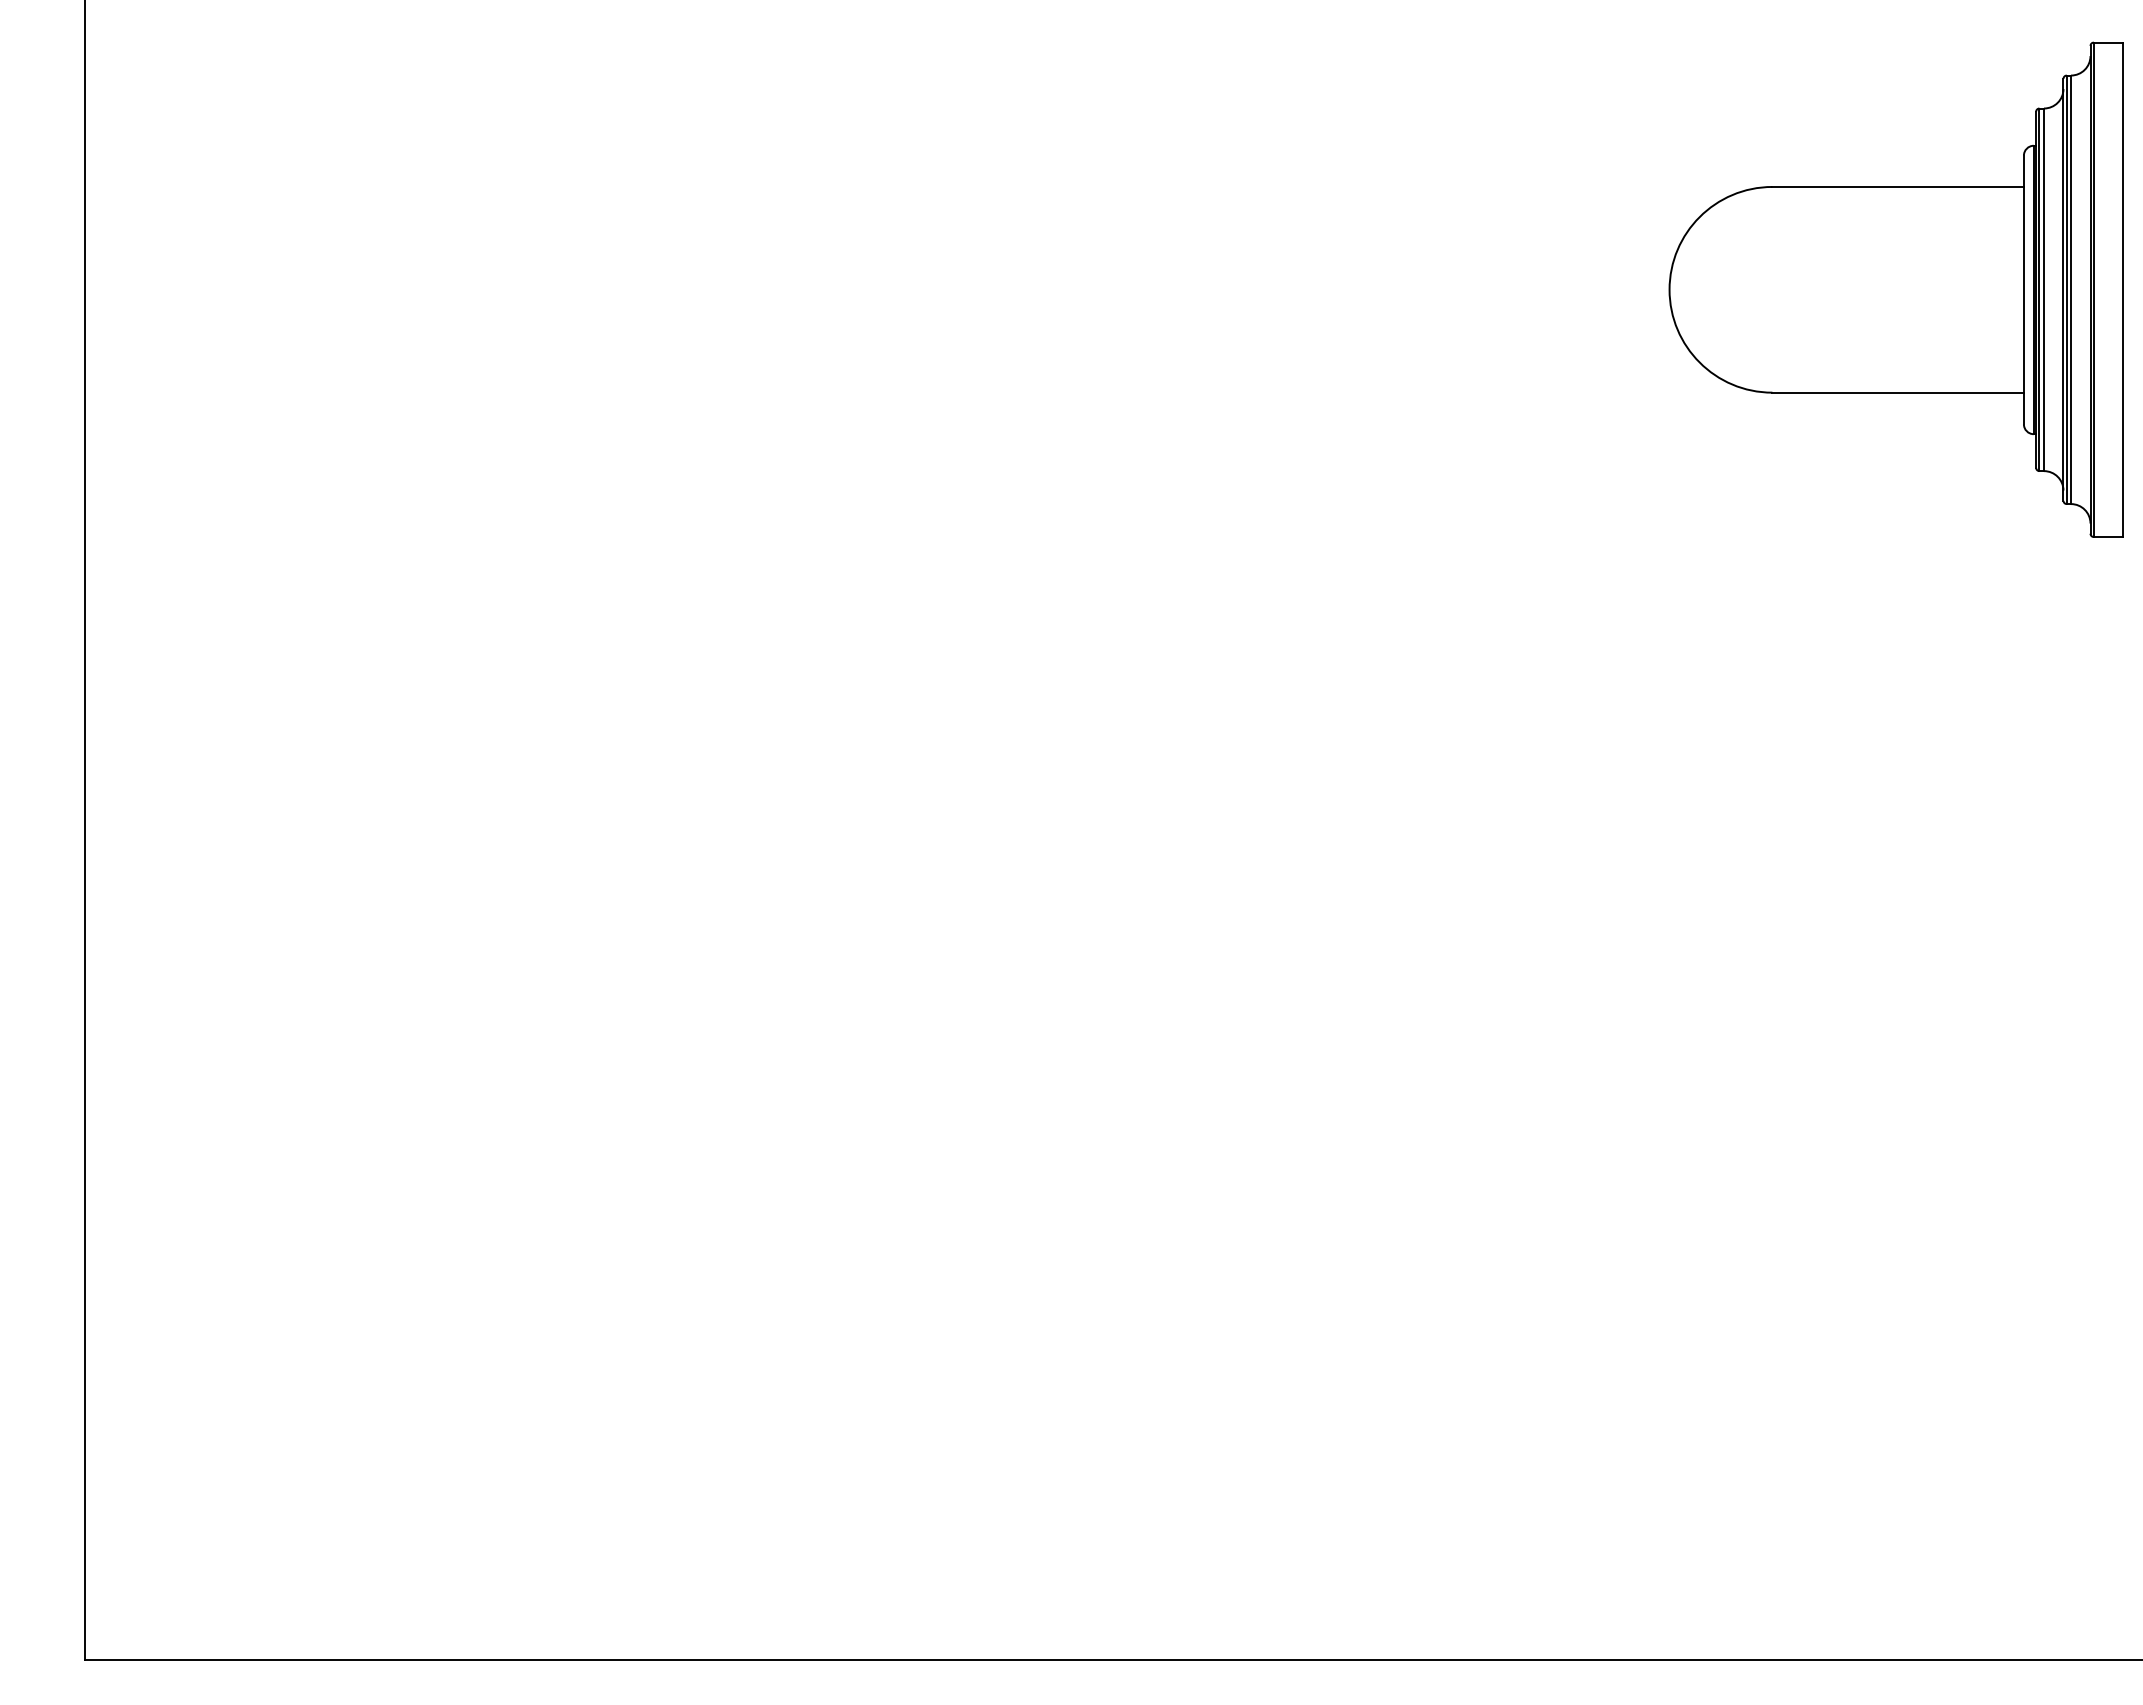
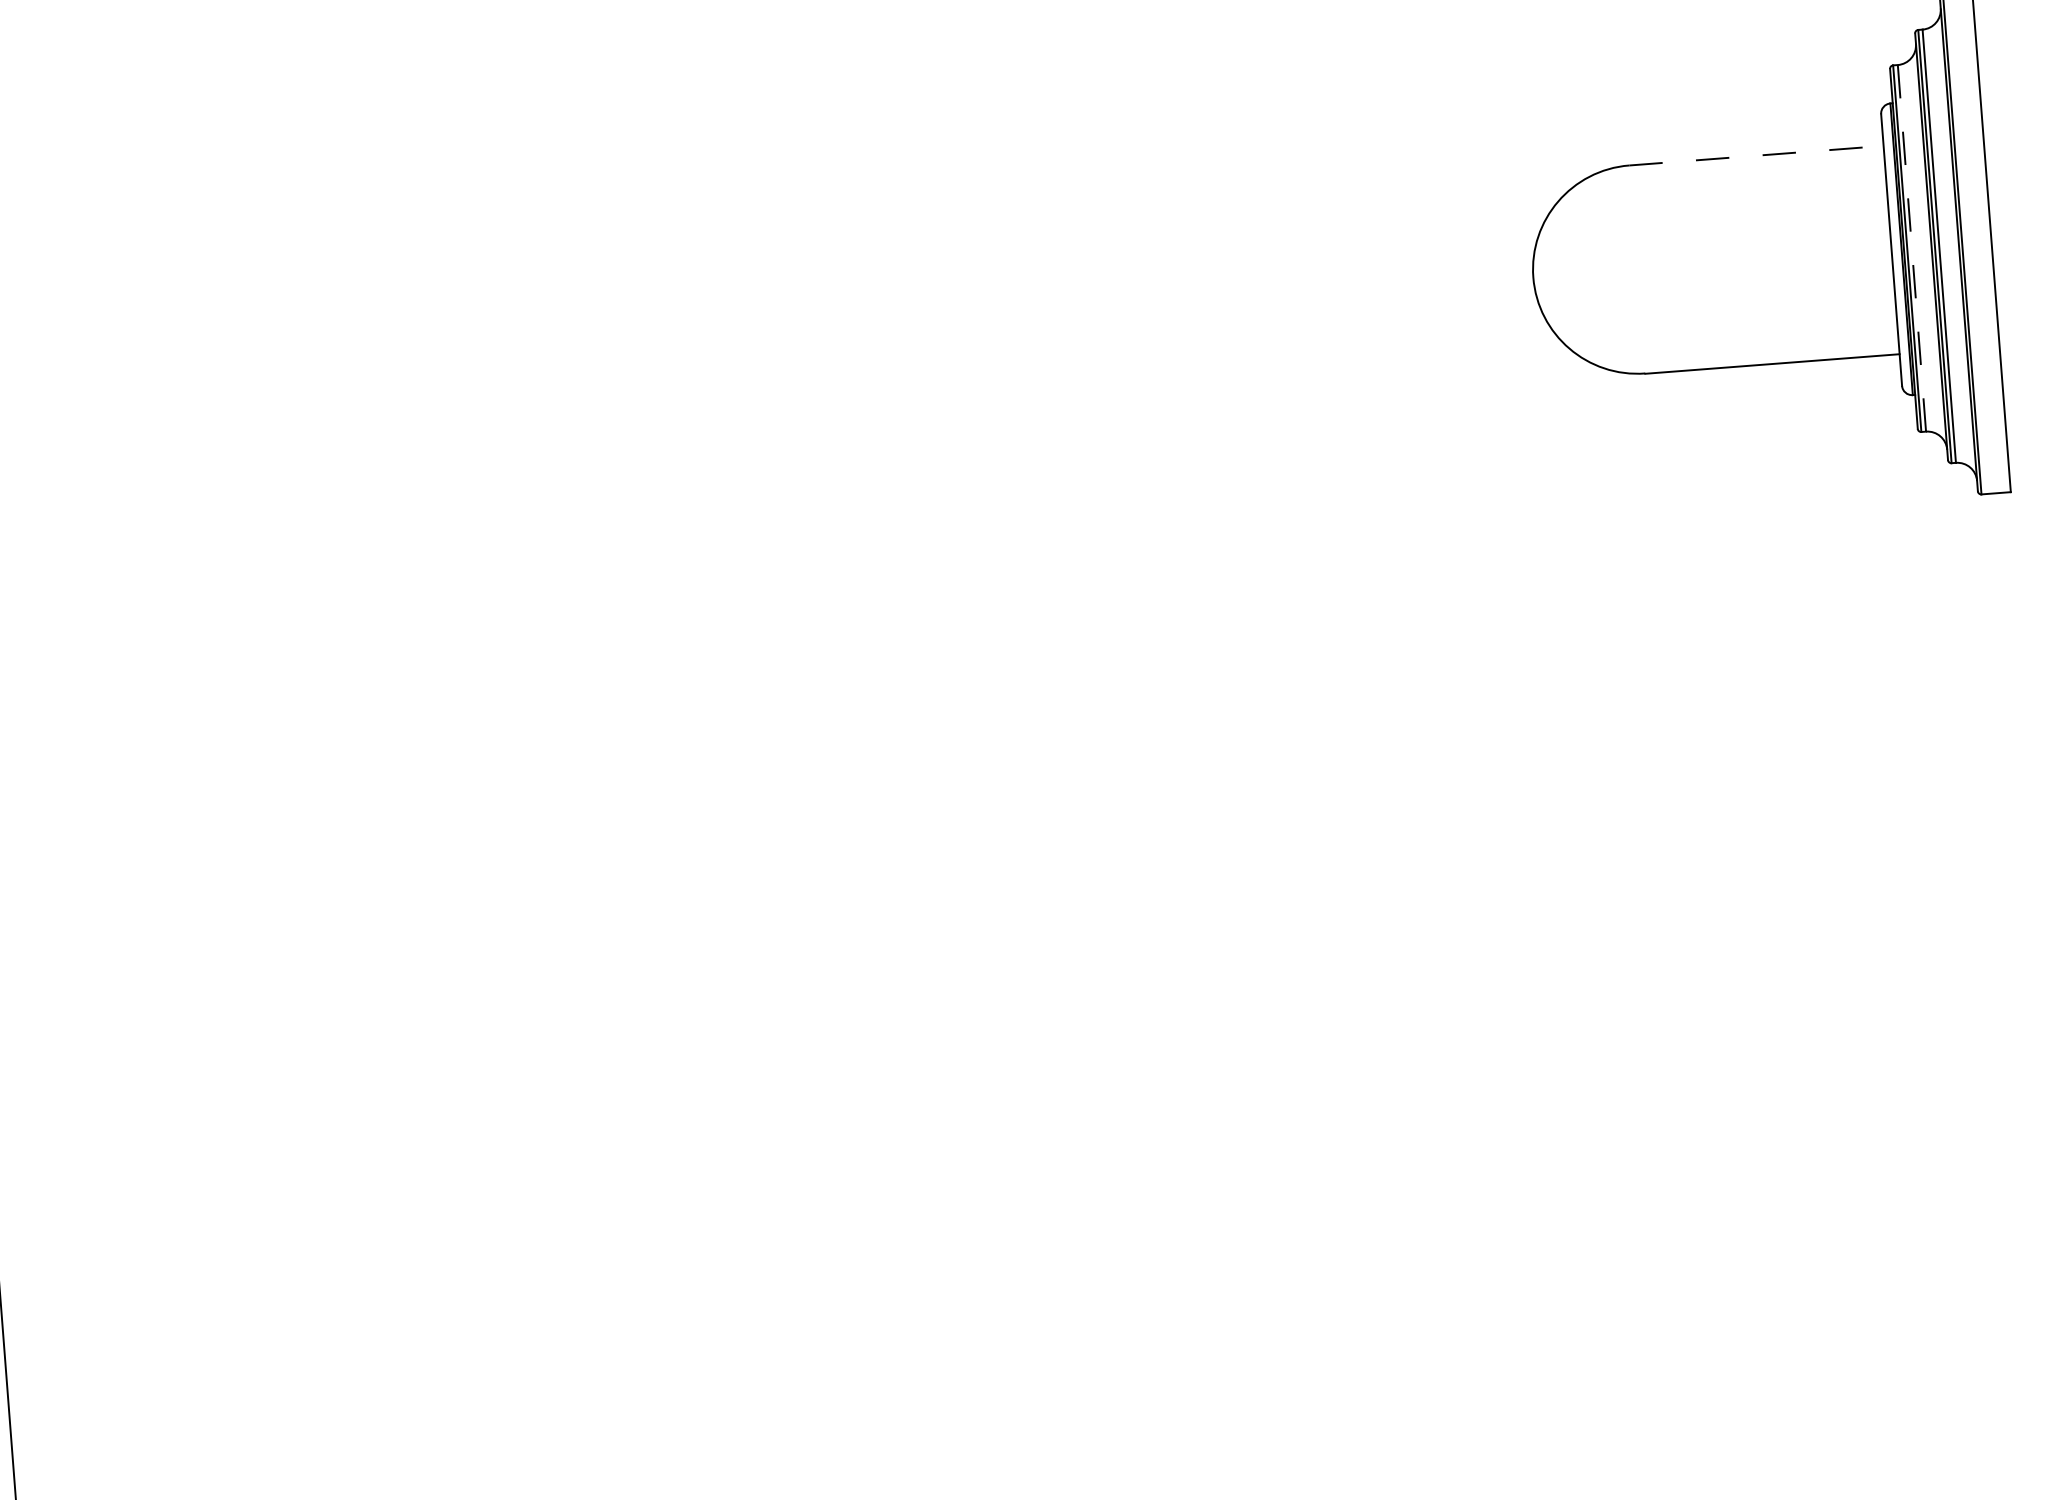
line: (1898, 186) -> (1756, 155), solid -> dashed
line: (2044, 290) -> (1912, 248), solid -> dashed

